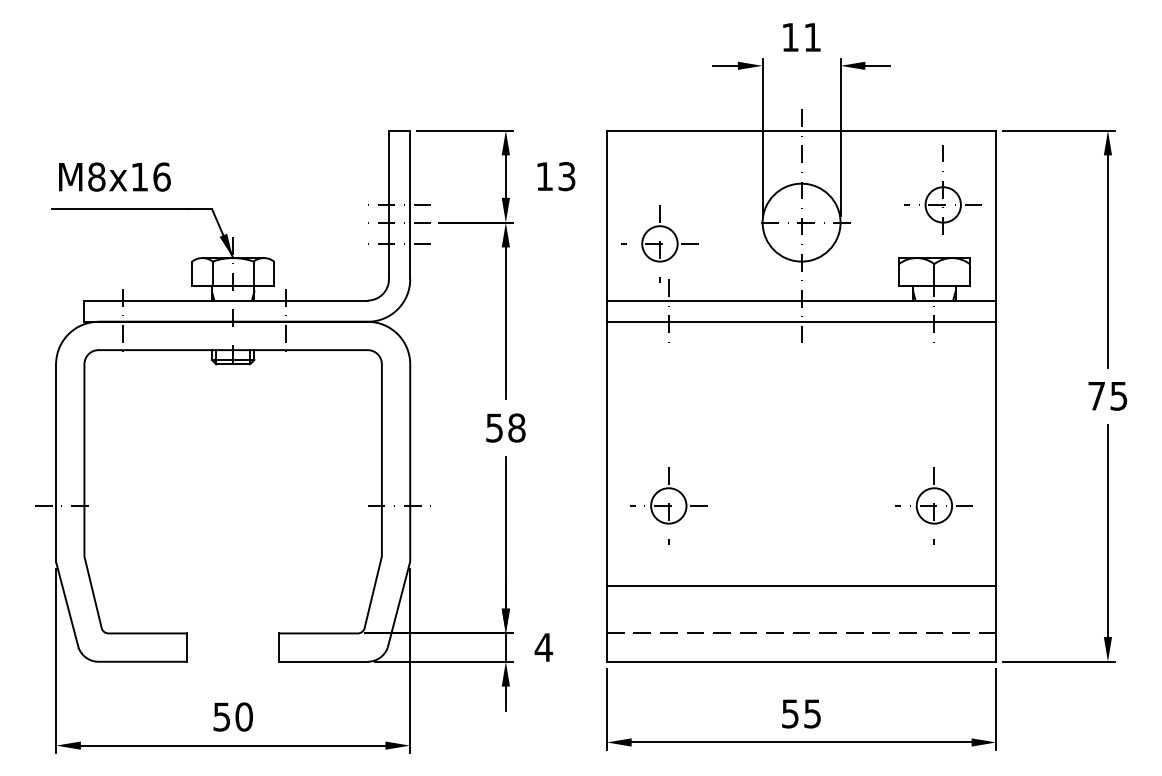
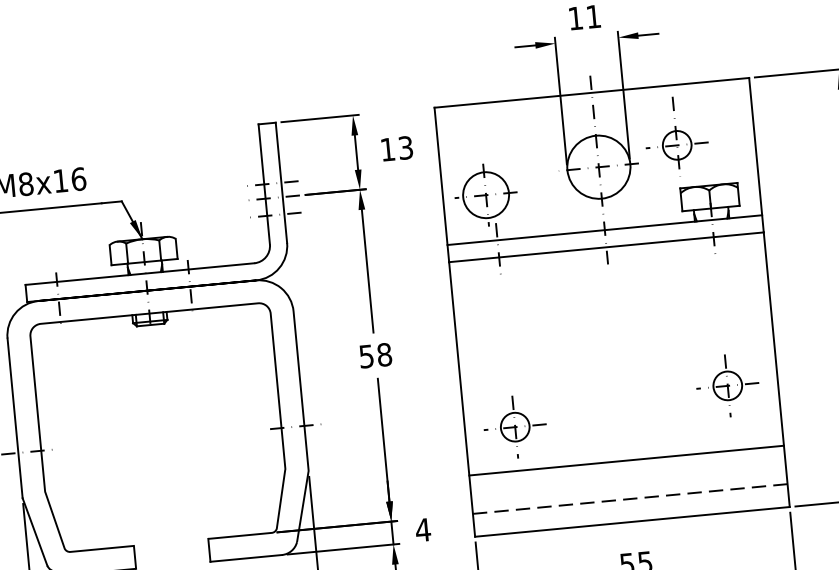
part: (942, 189) -> (675, 132), moved
circle: (659, 243) -> (485, 194), size x1.6
part: (668, 505) -> (514, 426), moved

